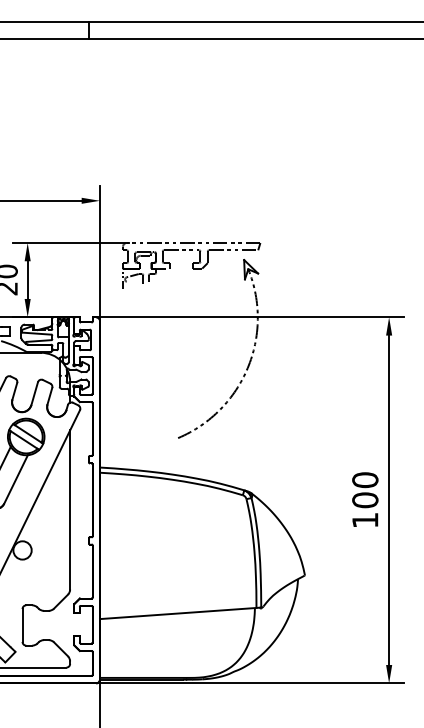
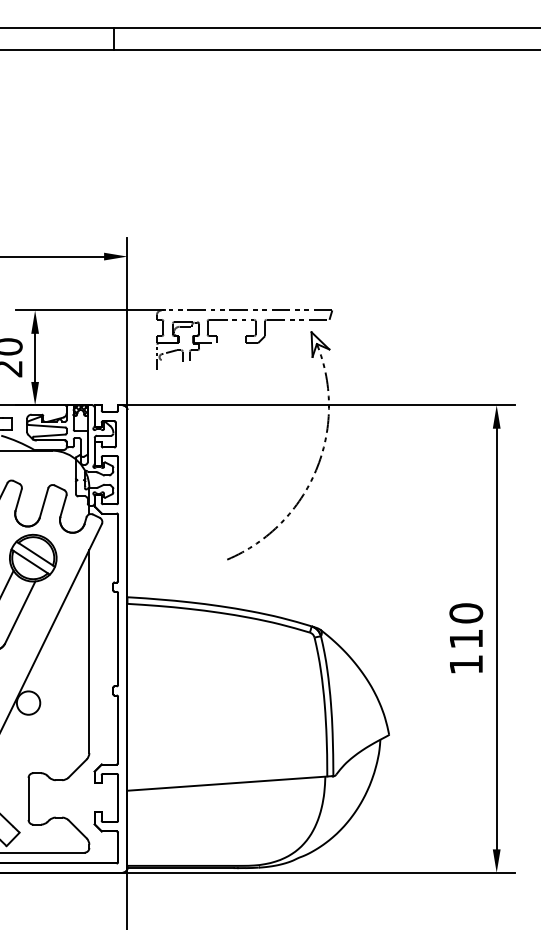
text: (365, 499) -> (466, 638), 100 -> 110

